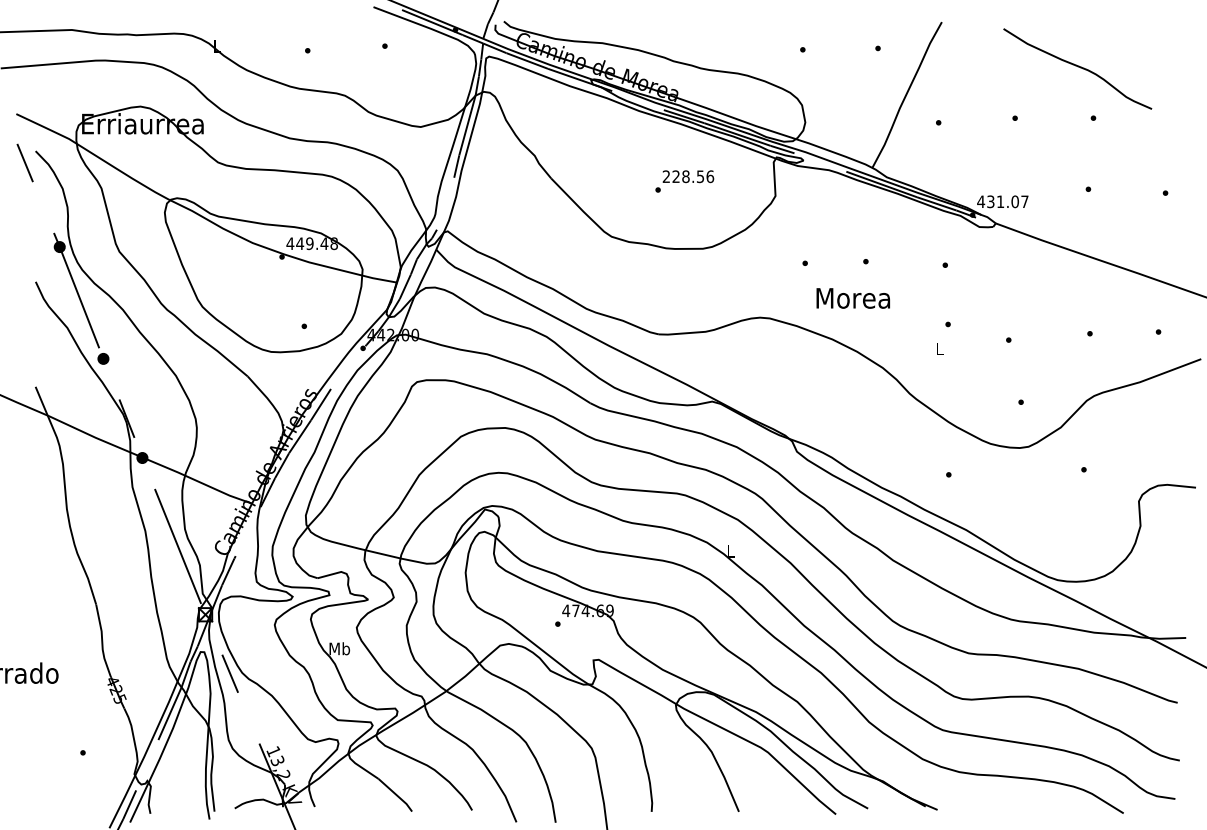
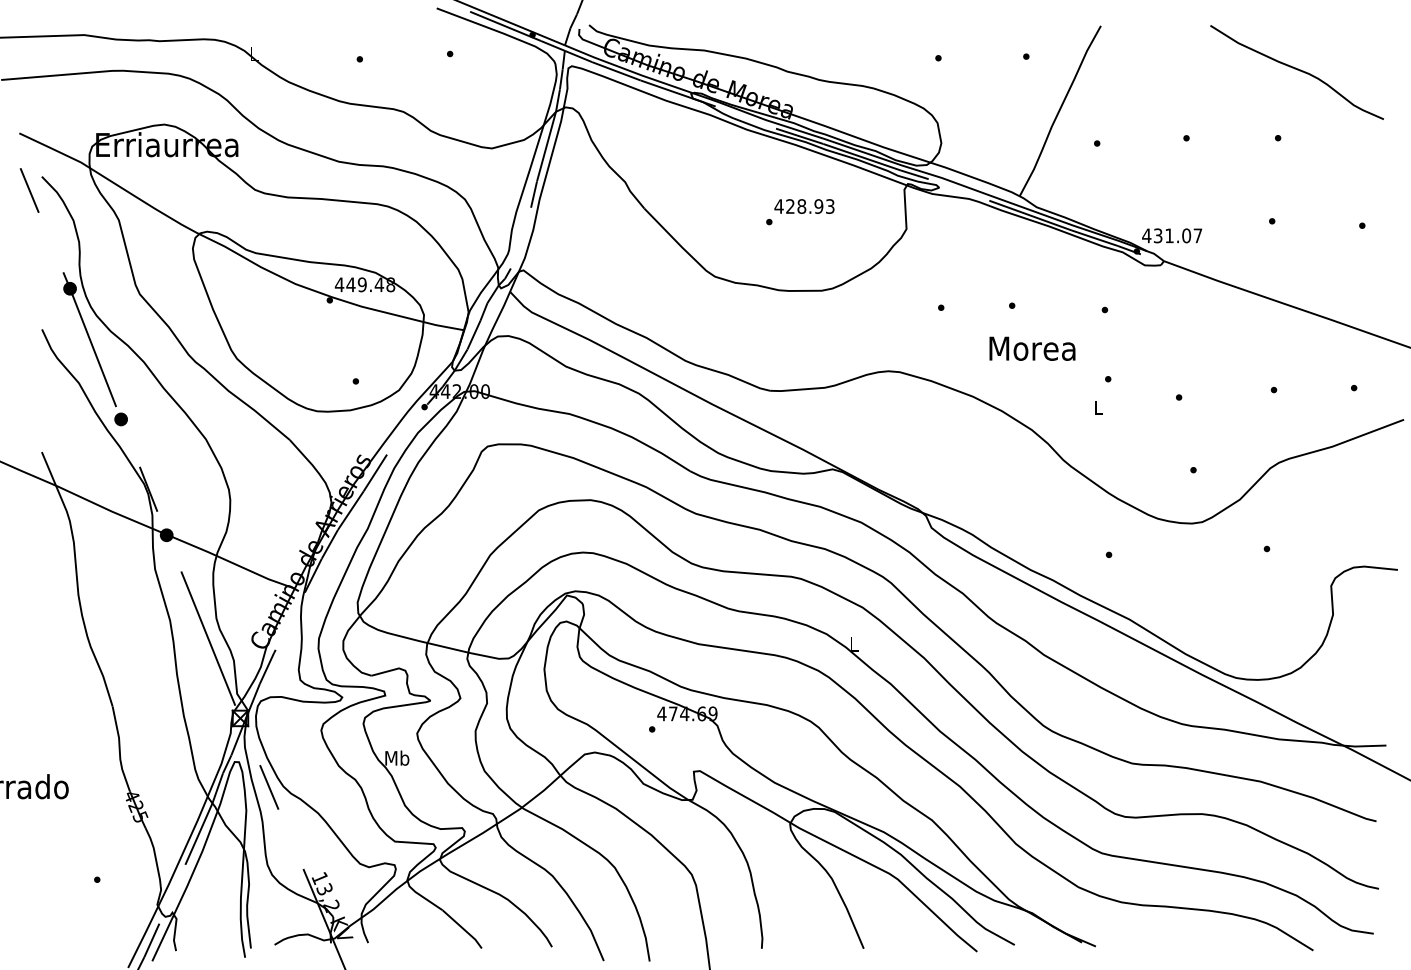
curve: (1078, 67) -> (1297, 70), moved
text: (688, 176) -> (804, 206), 228.56 -> 428.93
text: (852, 298) -> (1031, 348), moved

